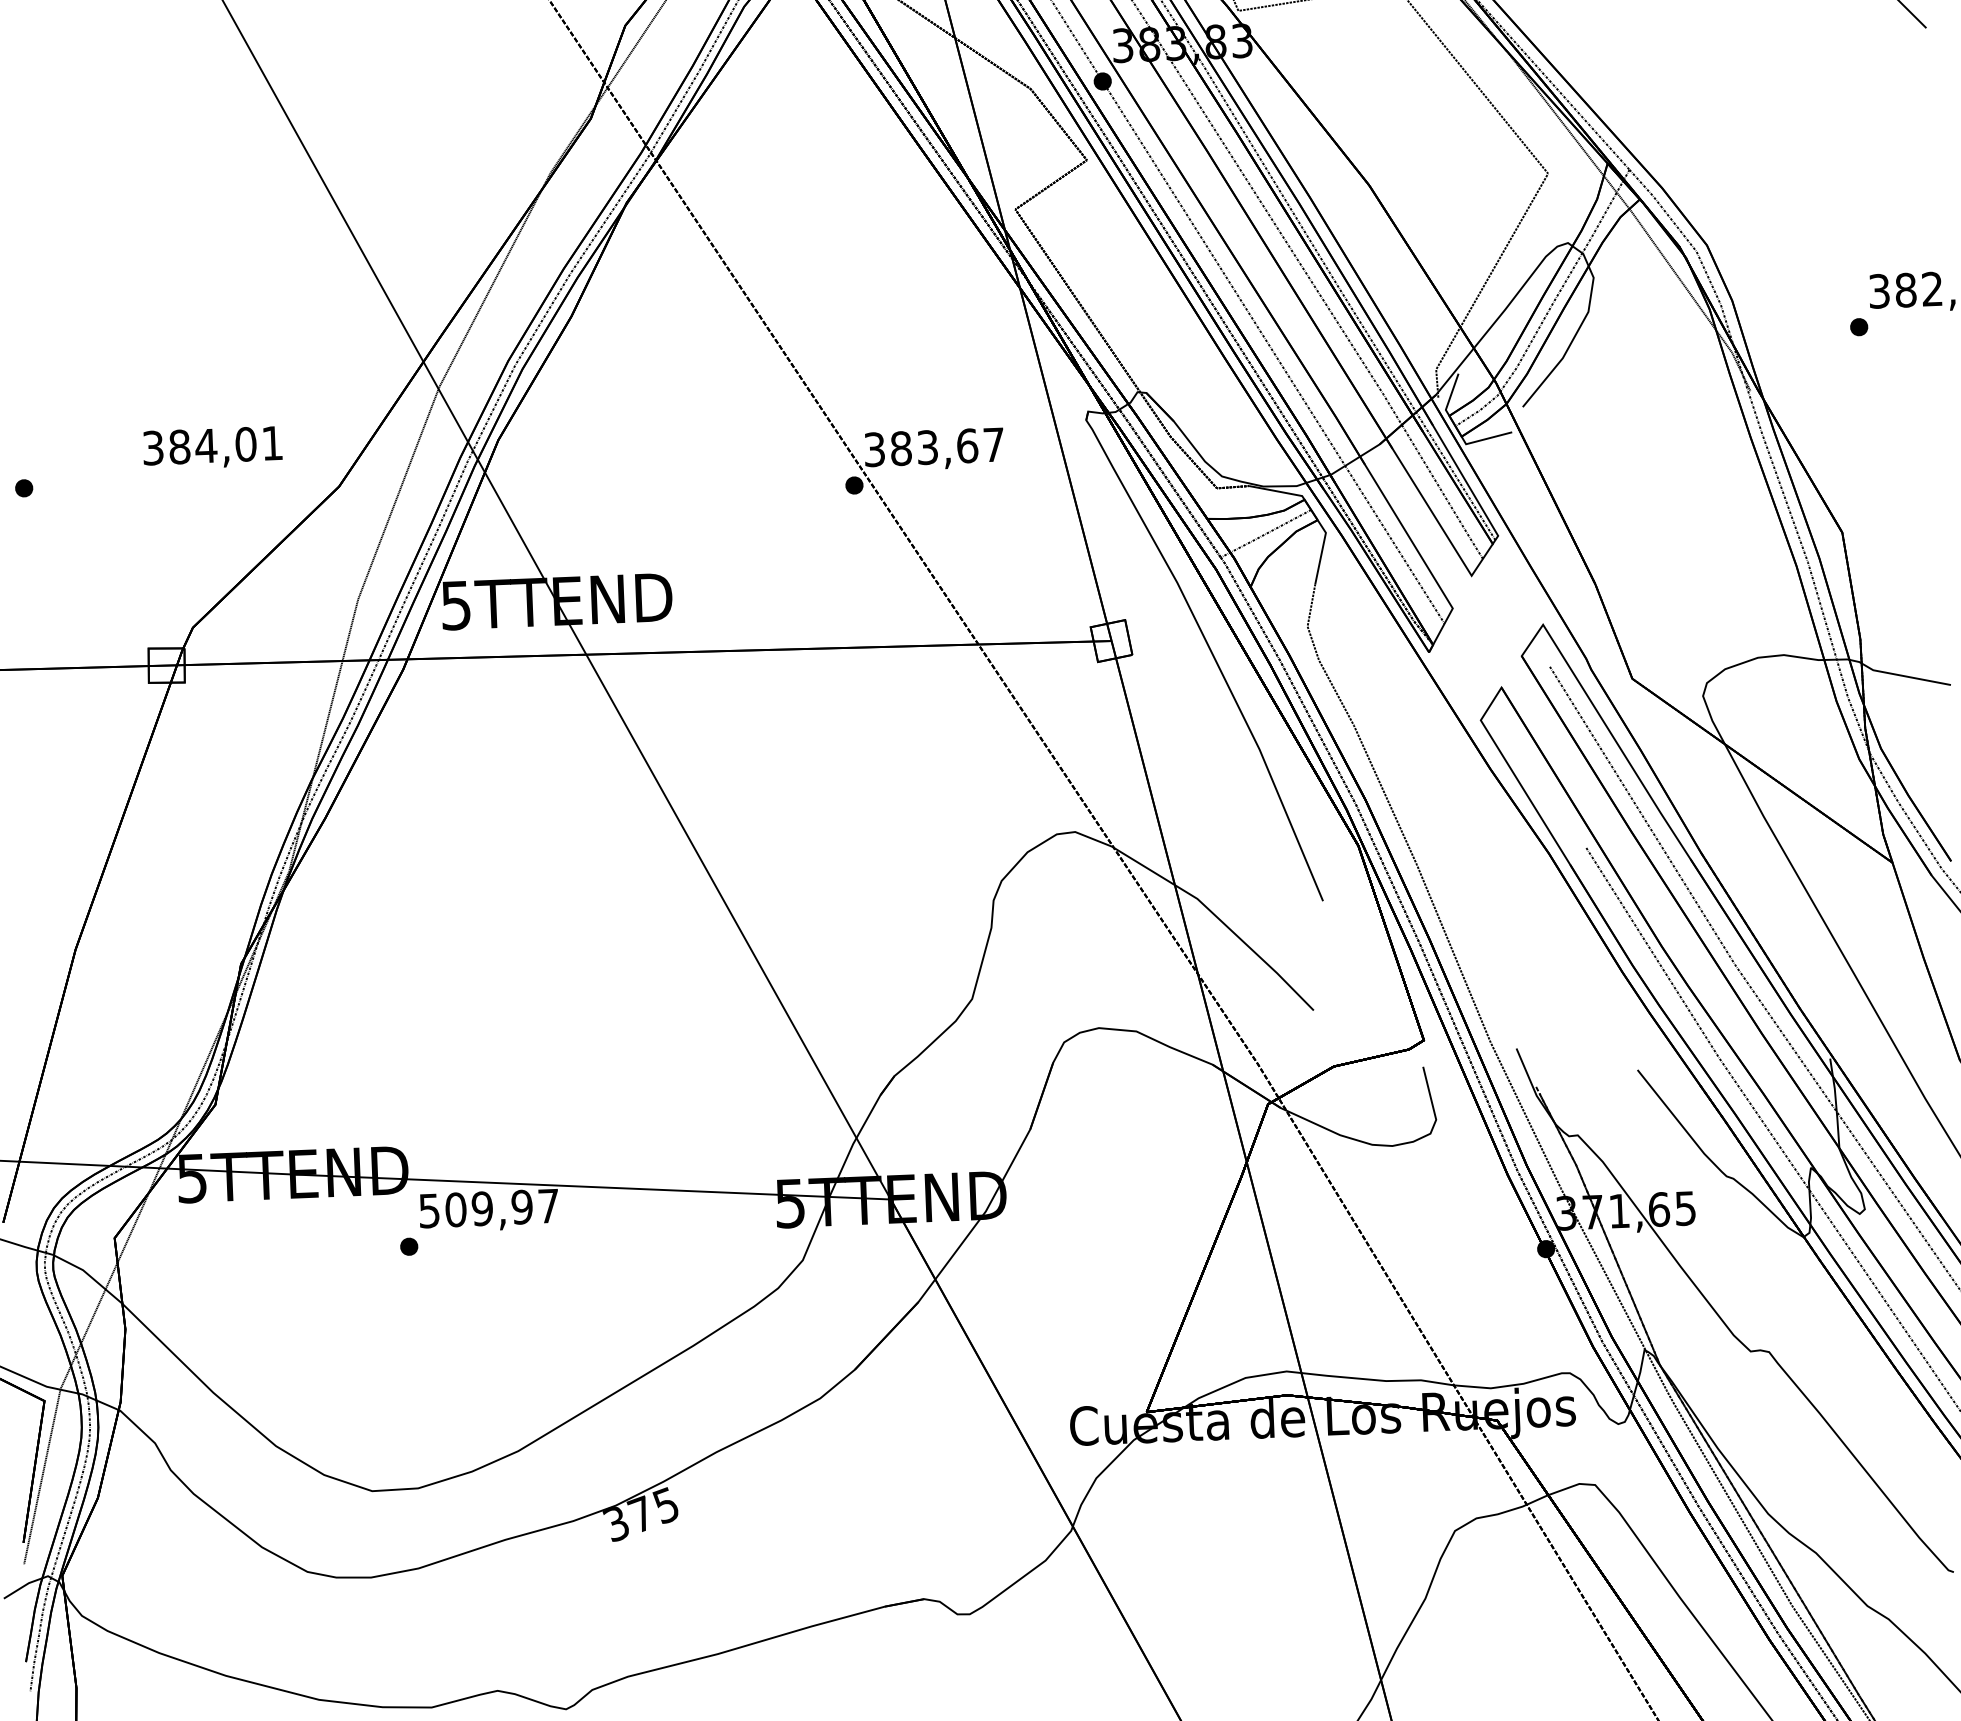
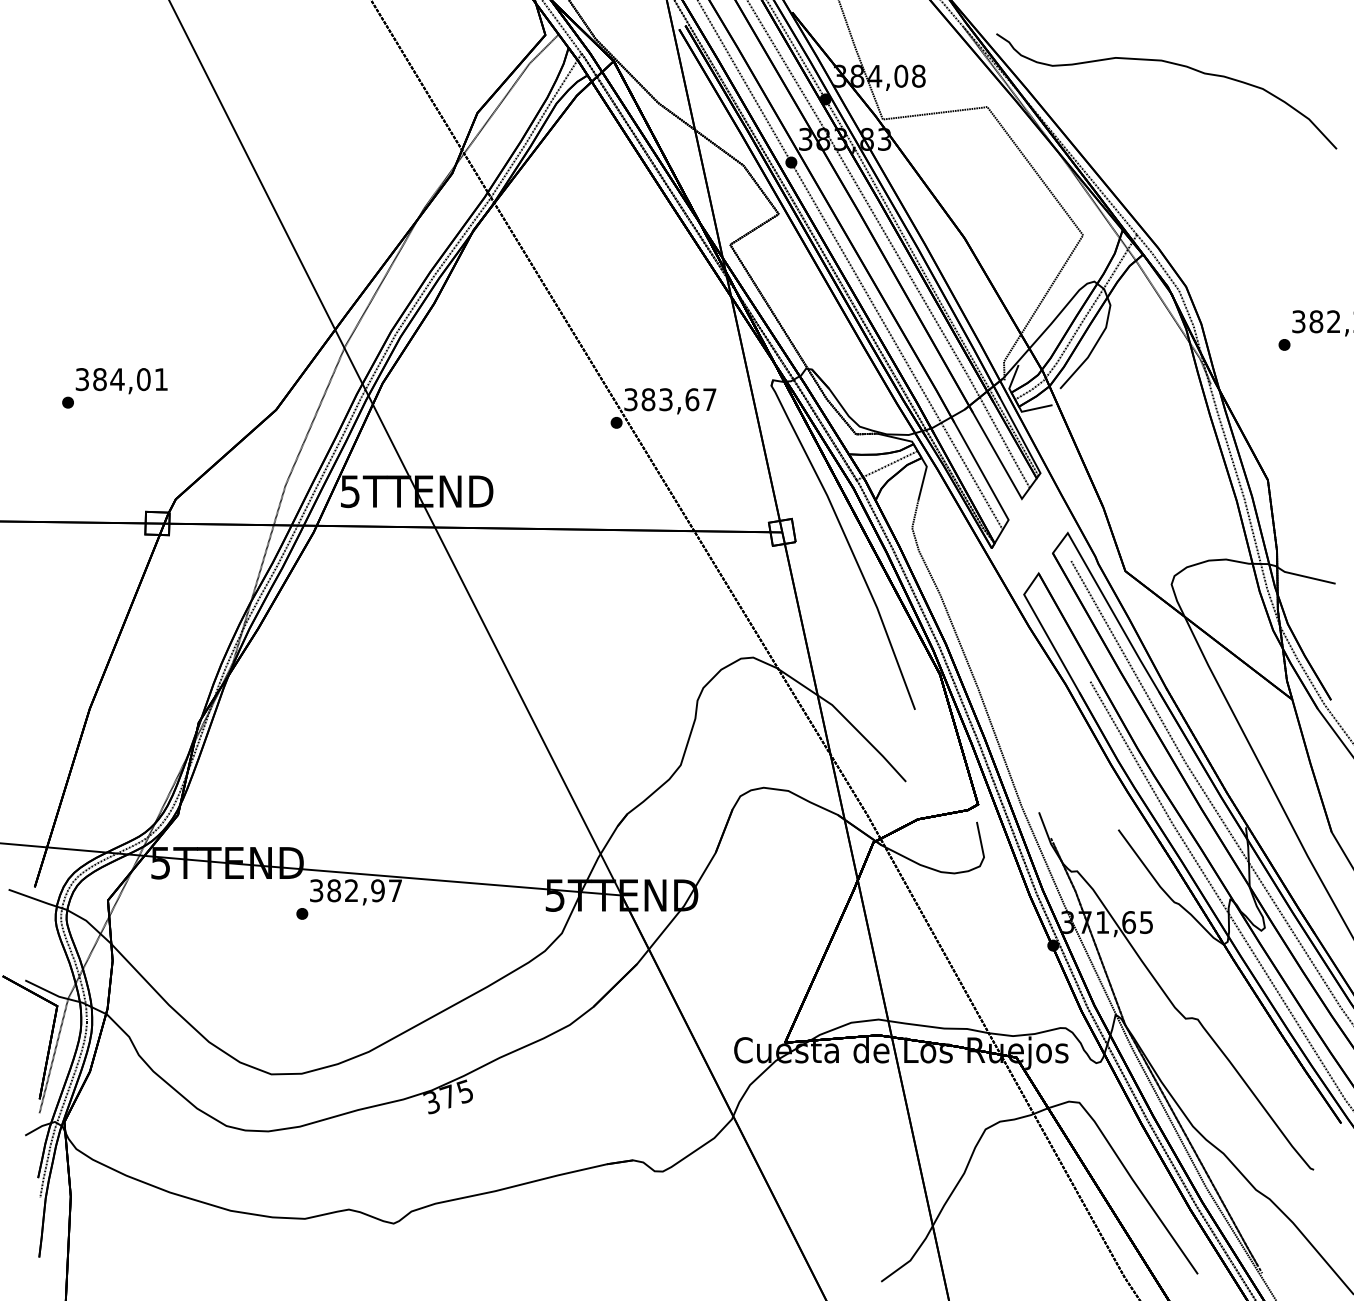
text: (212, 448) -> (121, 381), moved
text: (456, 1209) -> (334, 890), 509,97 -> 382,97

